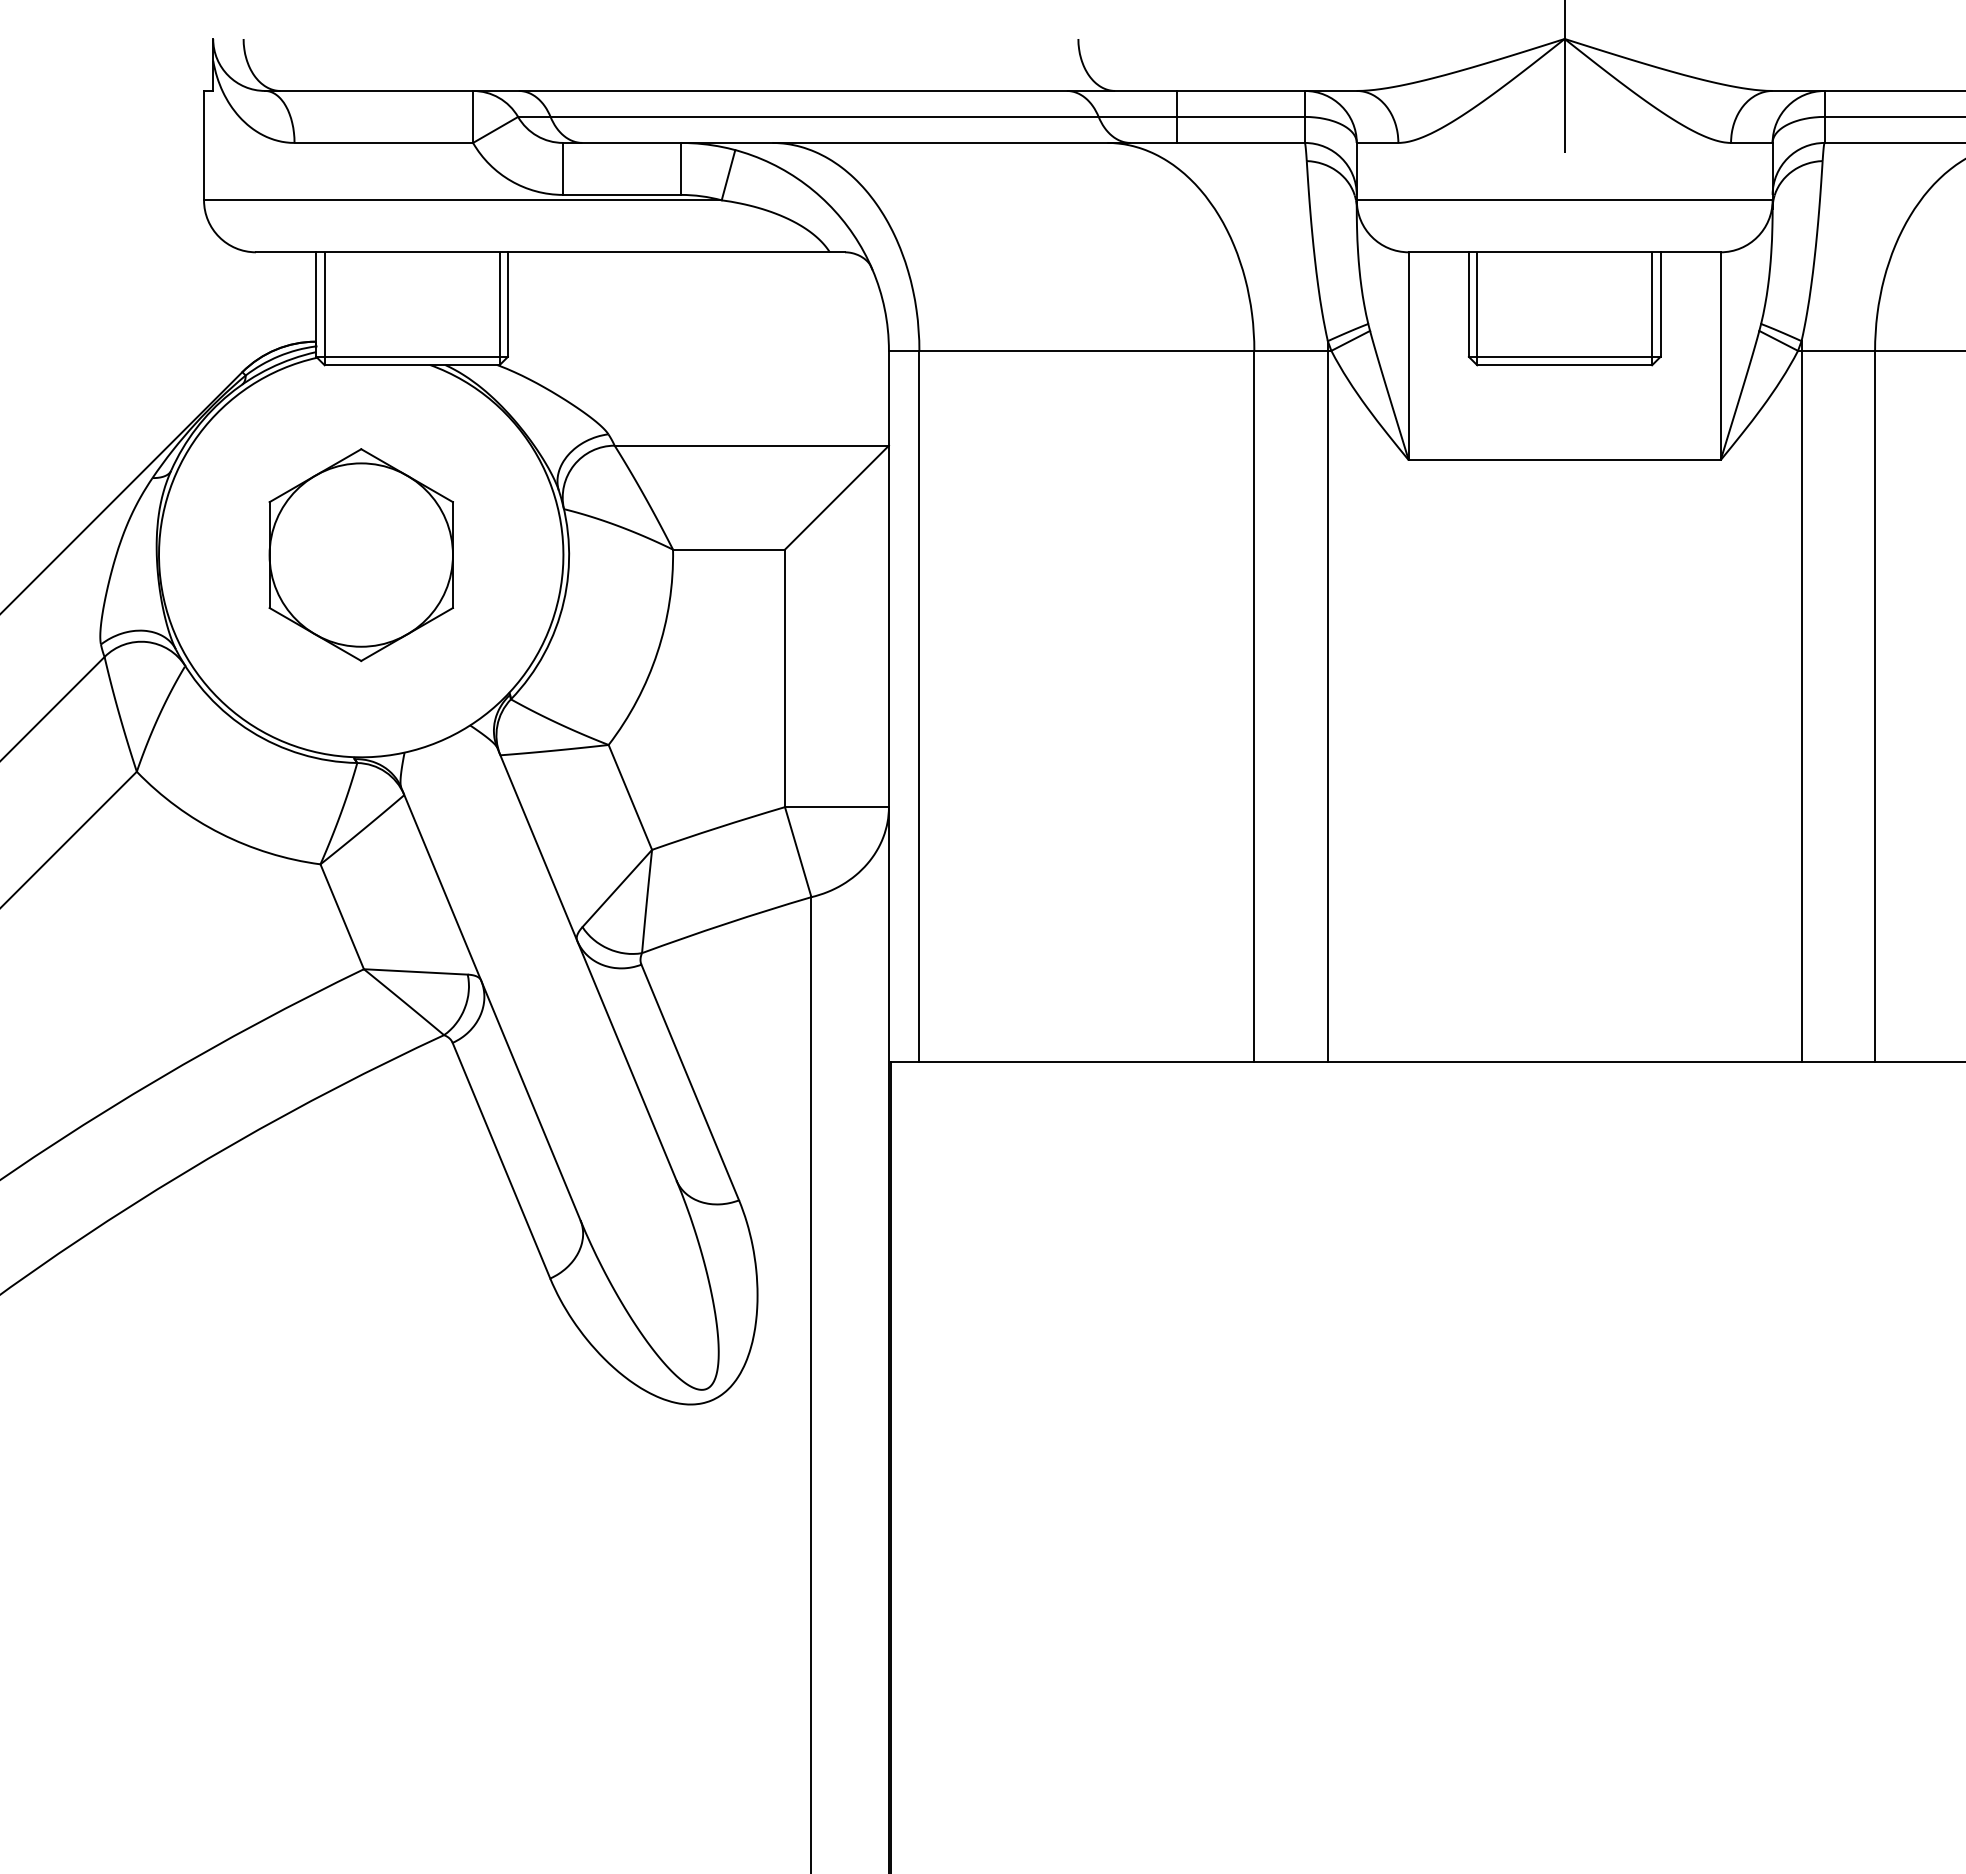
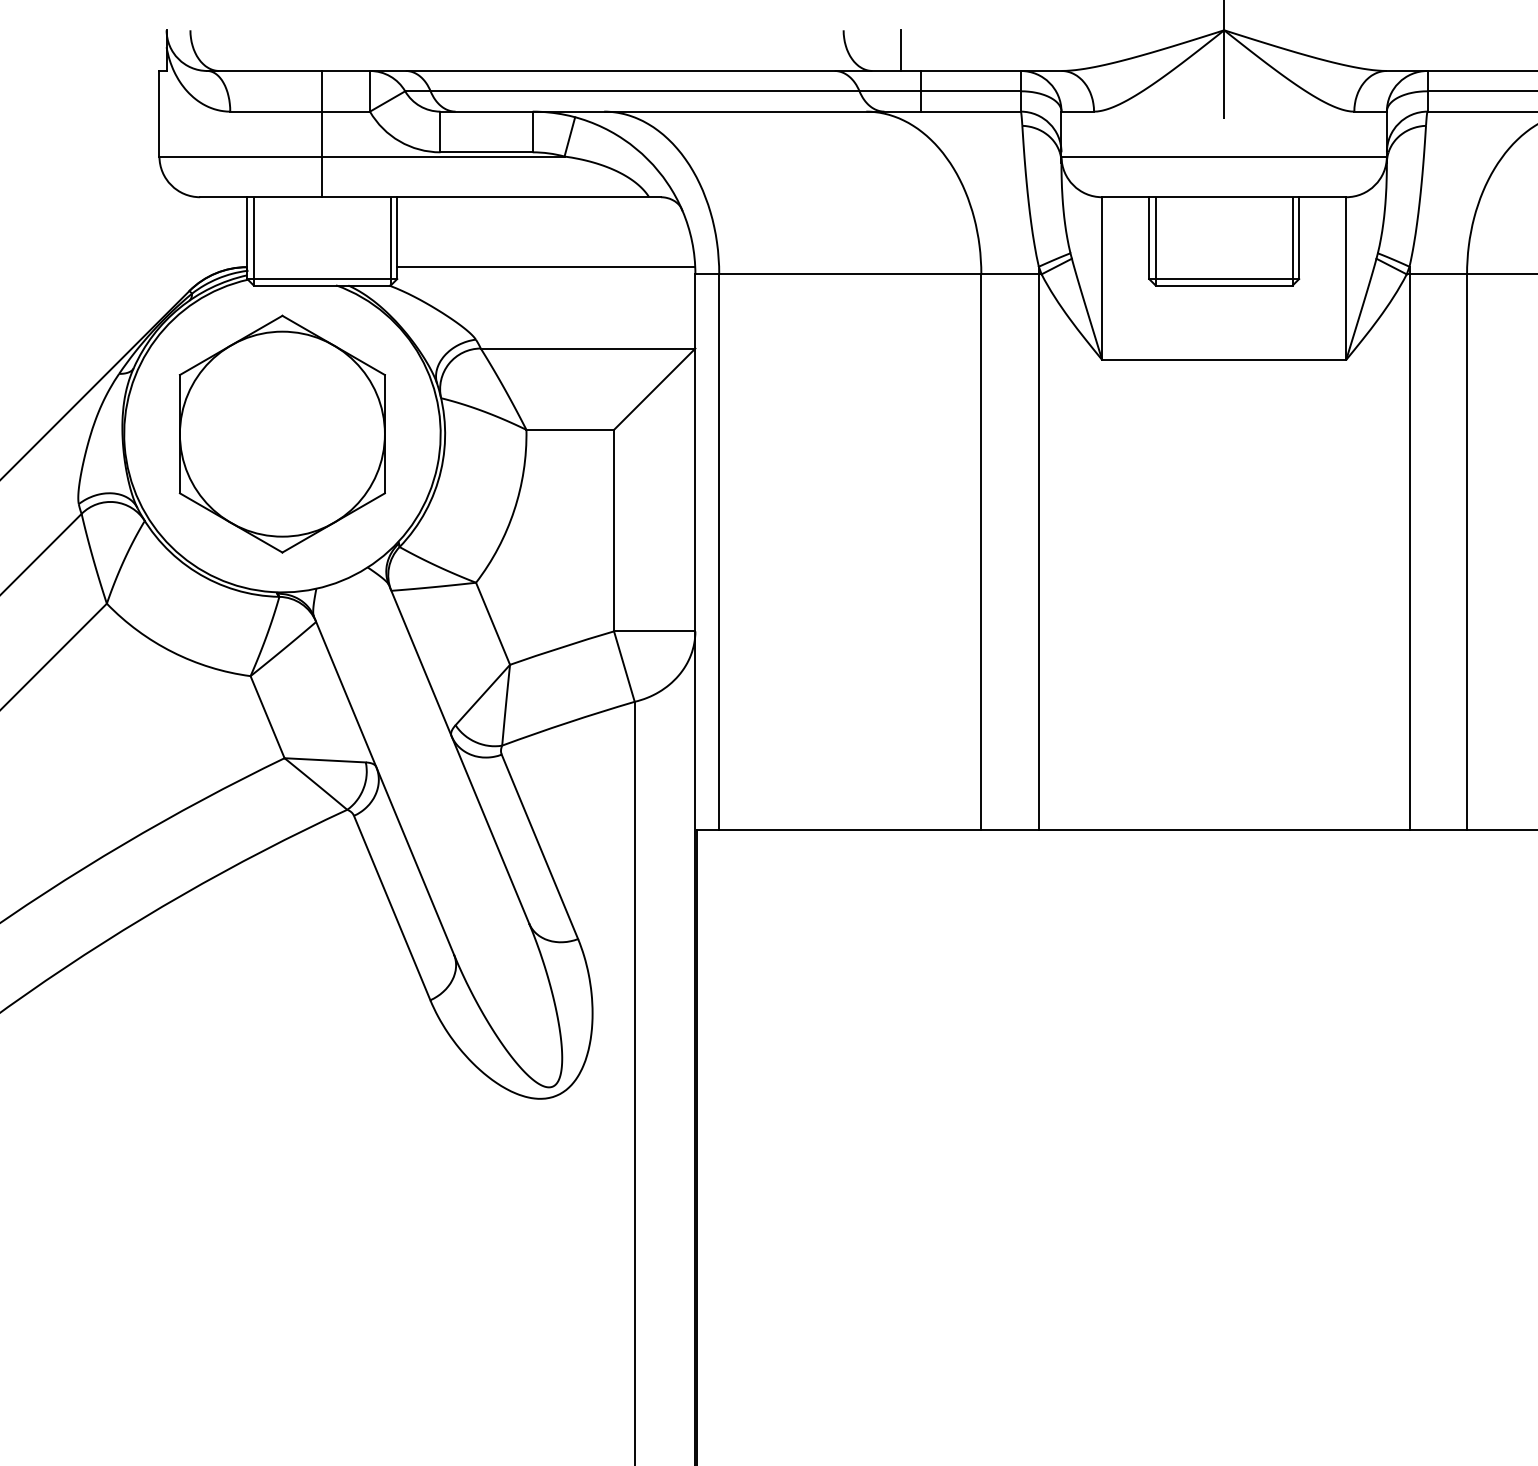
line: (1151, 64) -> (900, 50), added
line: (411, 171) -> (321, 133), added
line: (697, 341) -> (545, 267), added
part: (361, 554) -> (282, 433), size x1.43

